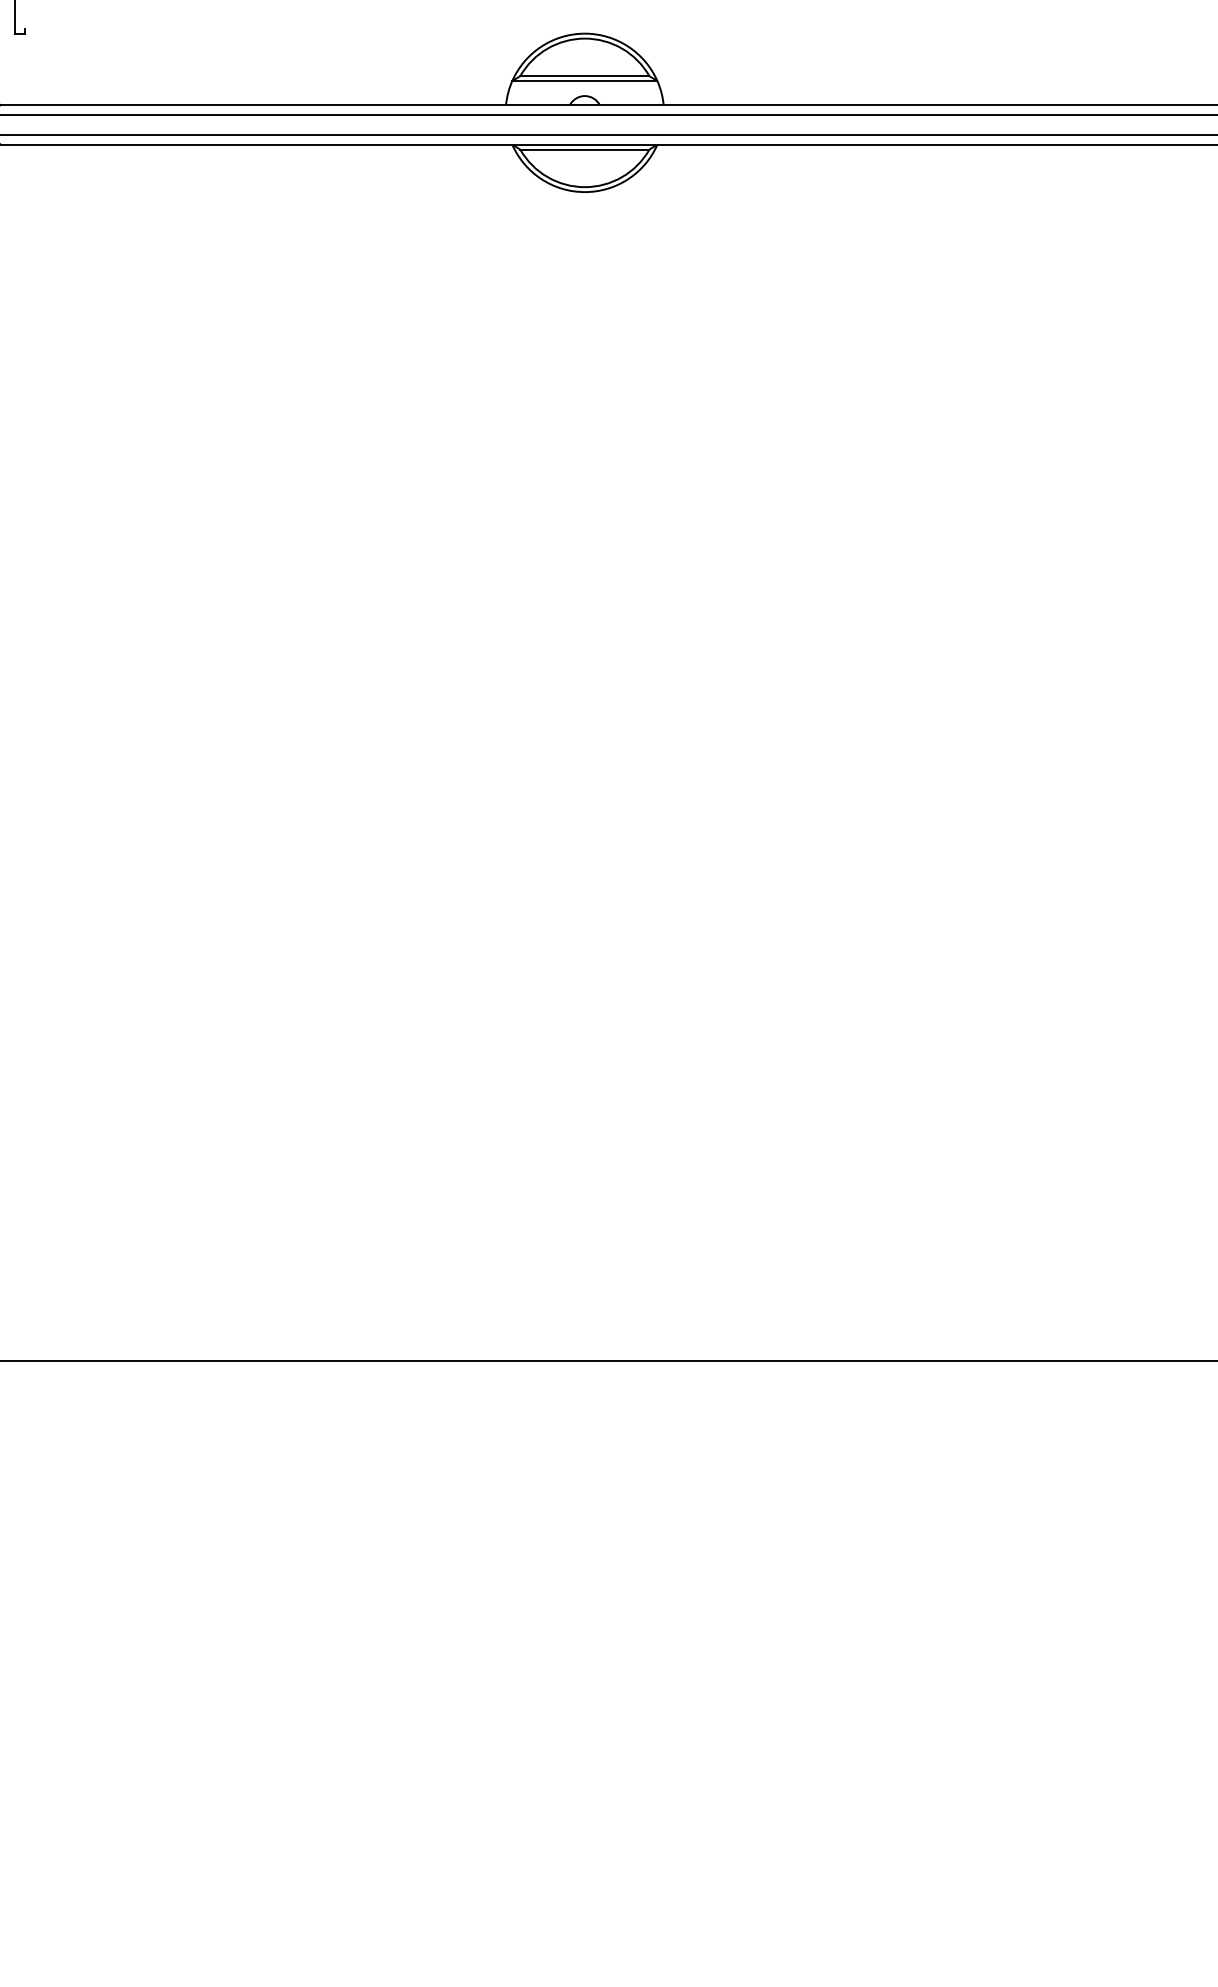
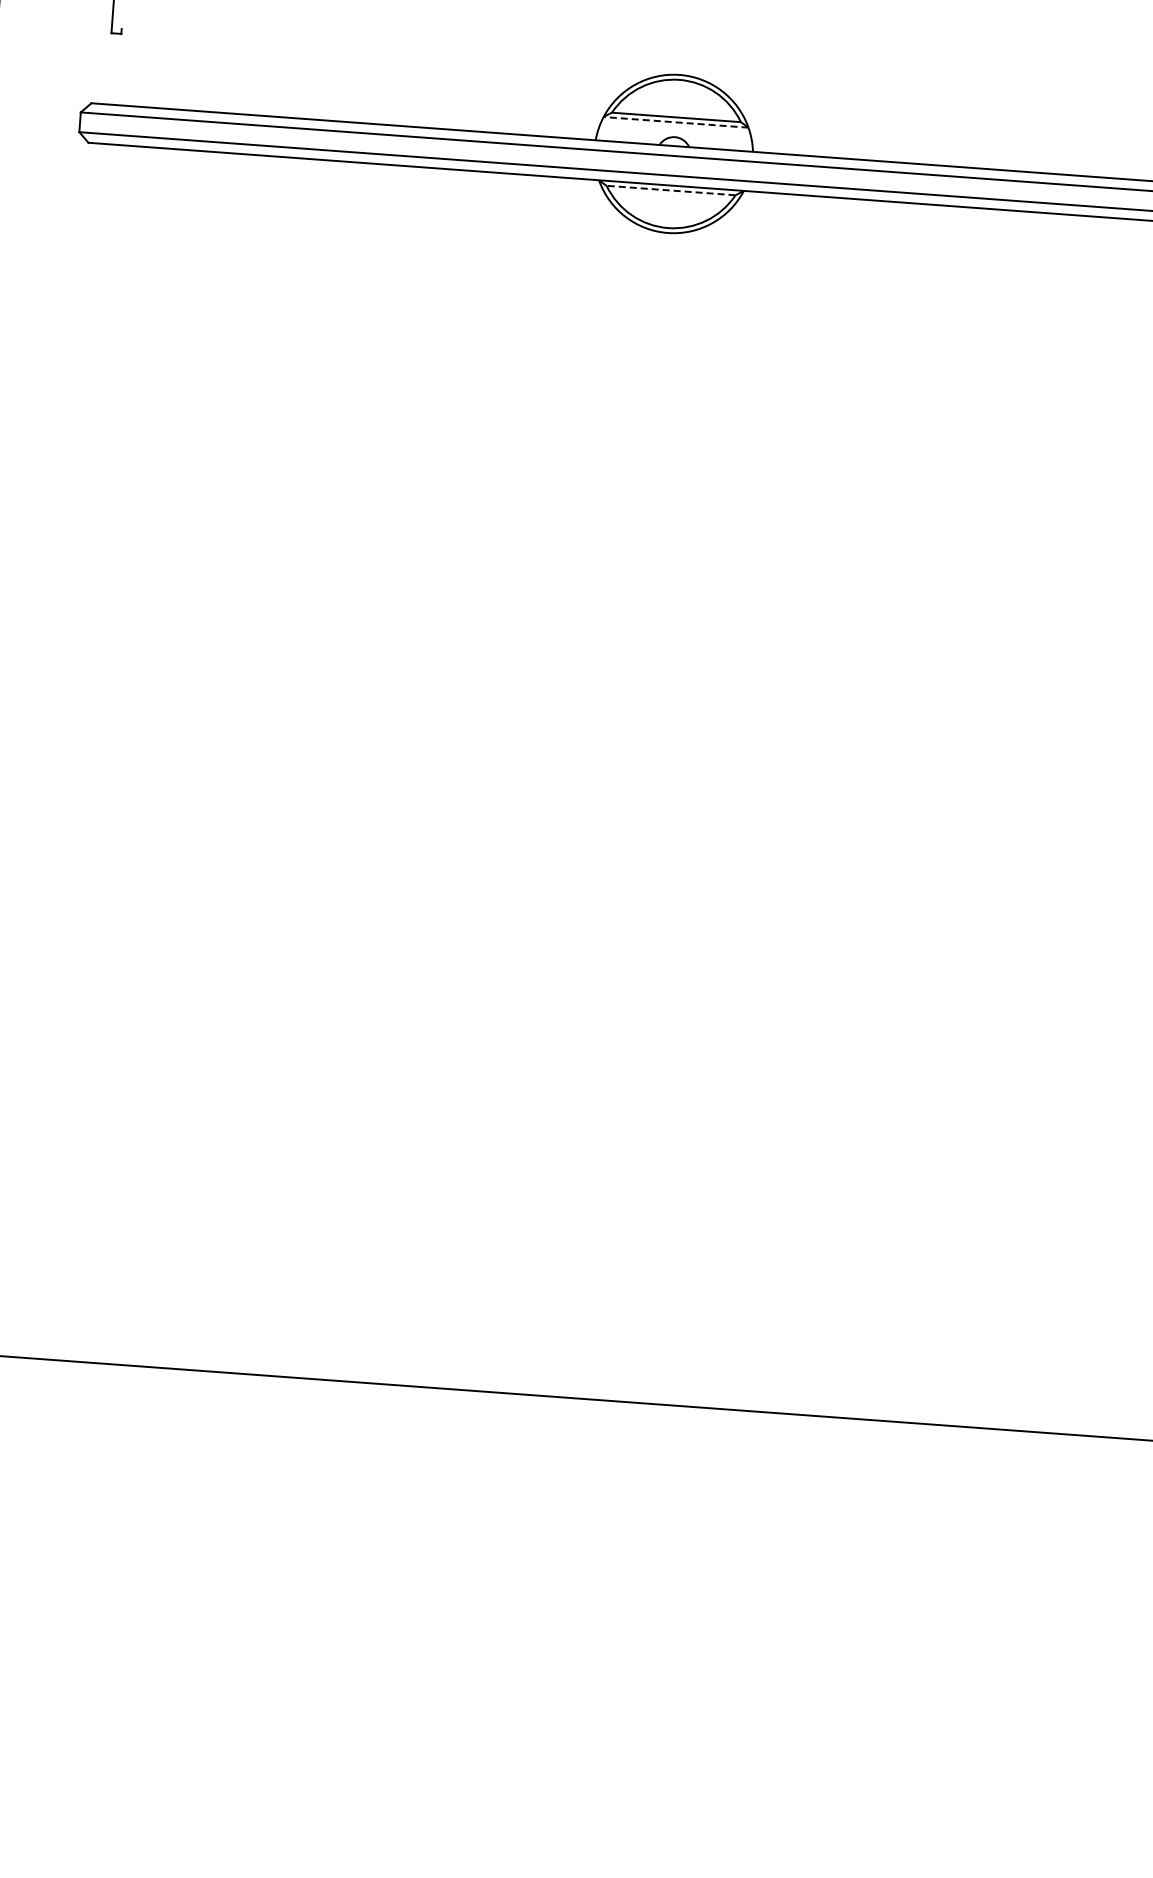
line: (584, 81) -> (675, 122), solid -> dashed
line: (584, 149) -> (670, 190), solid -> dashed

